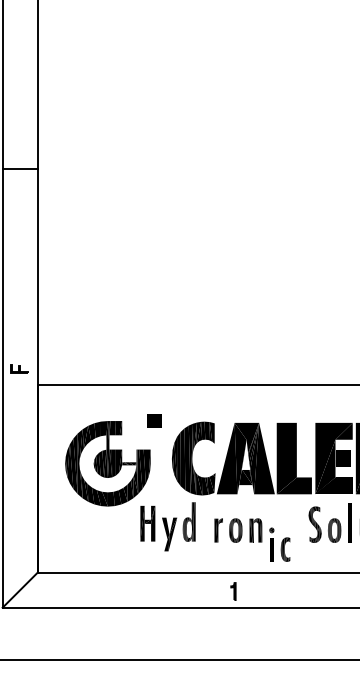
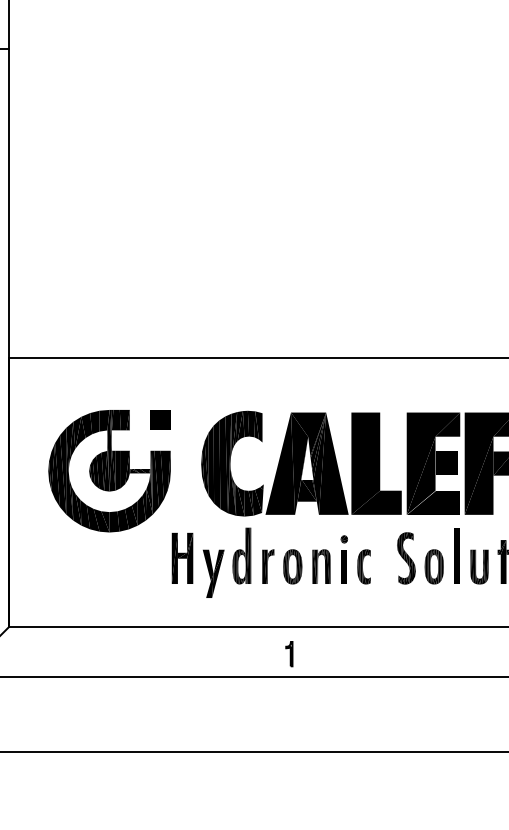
part: (154, 420) -> (160, 419), moved
part: (167, 526) -> (210, 562), moved
part: (279, 544) -> (355, 559), moved

